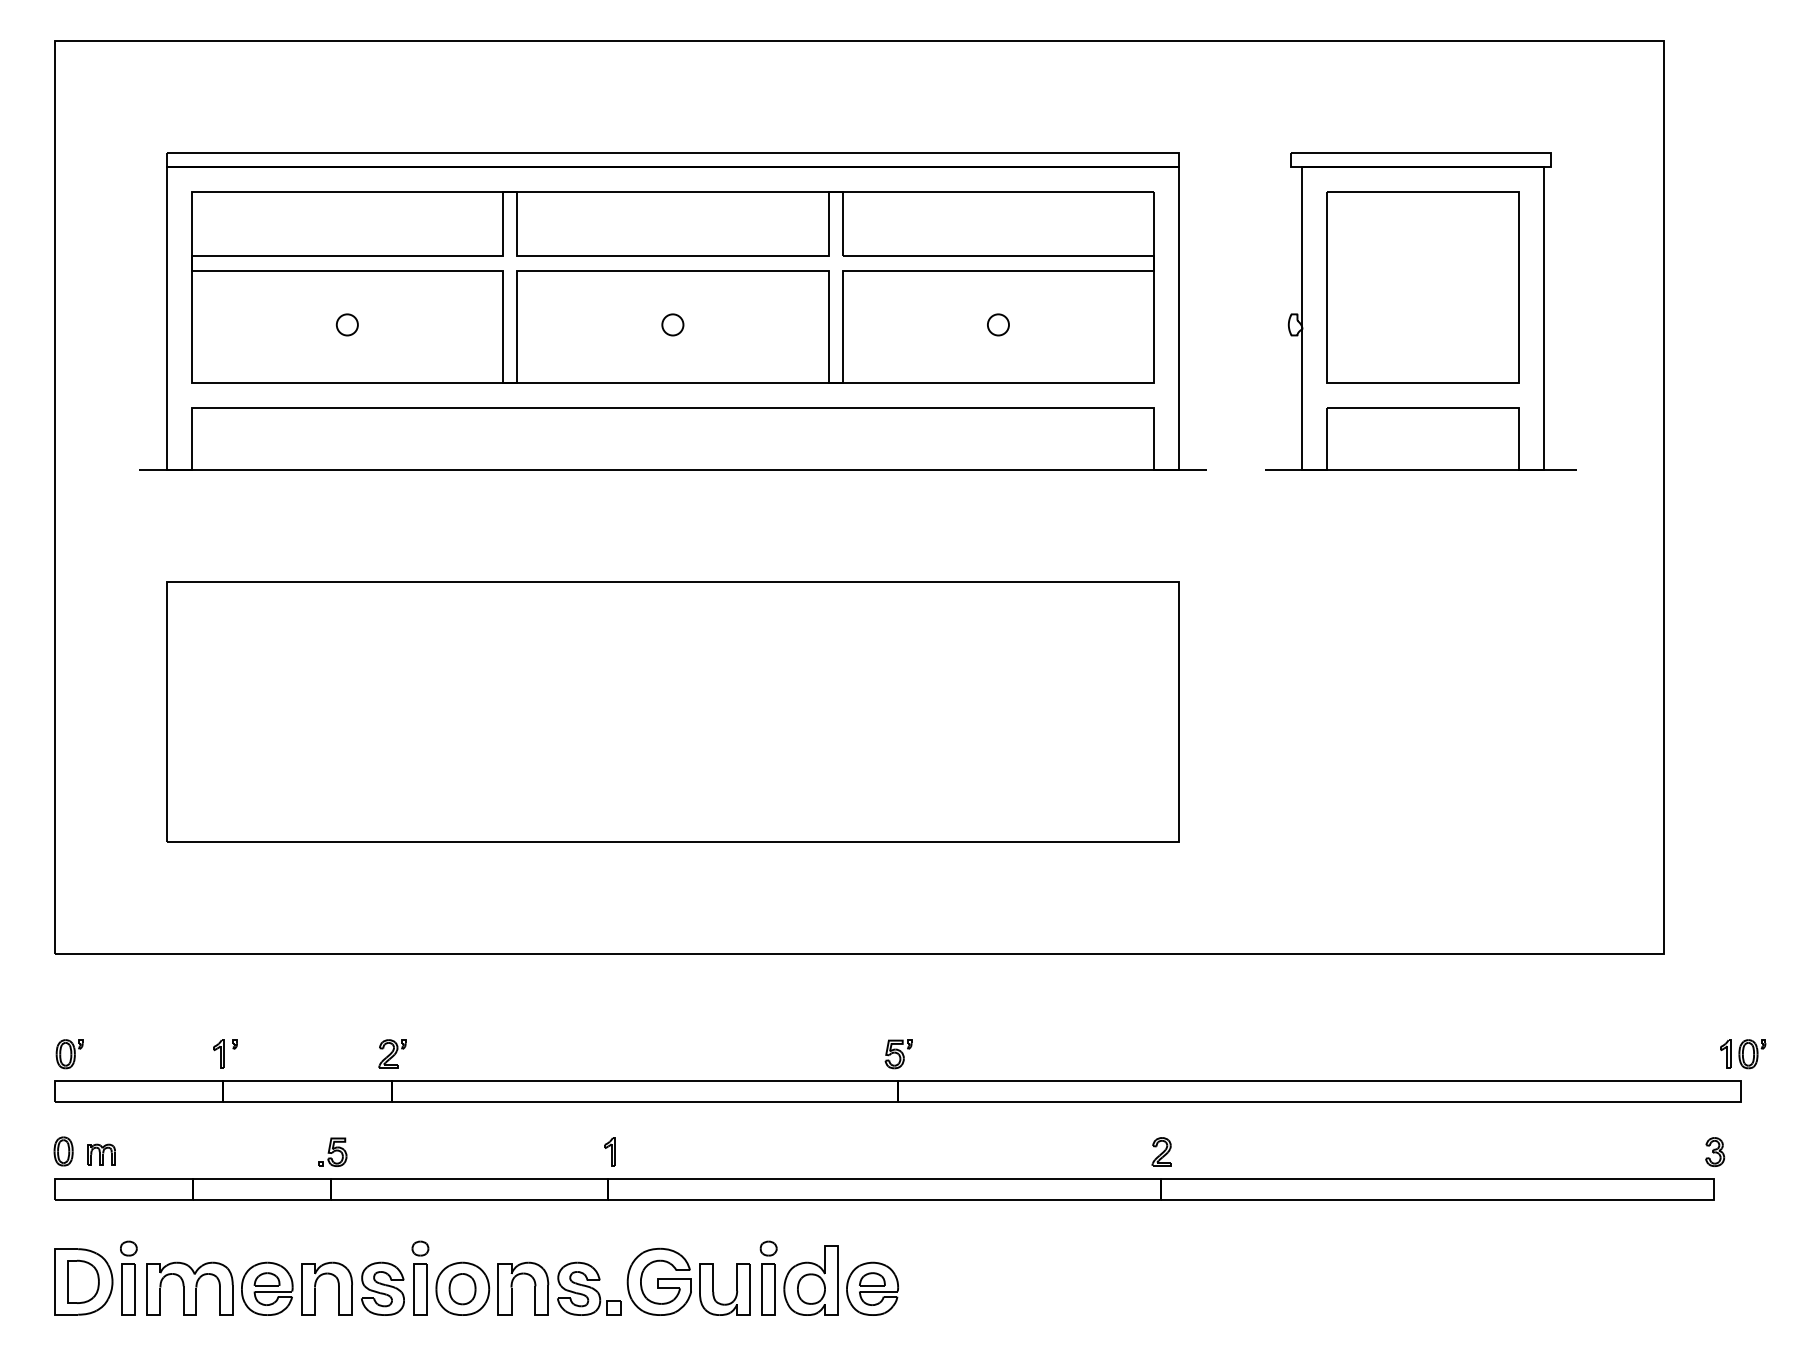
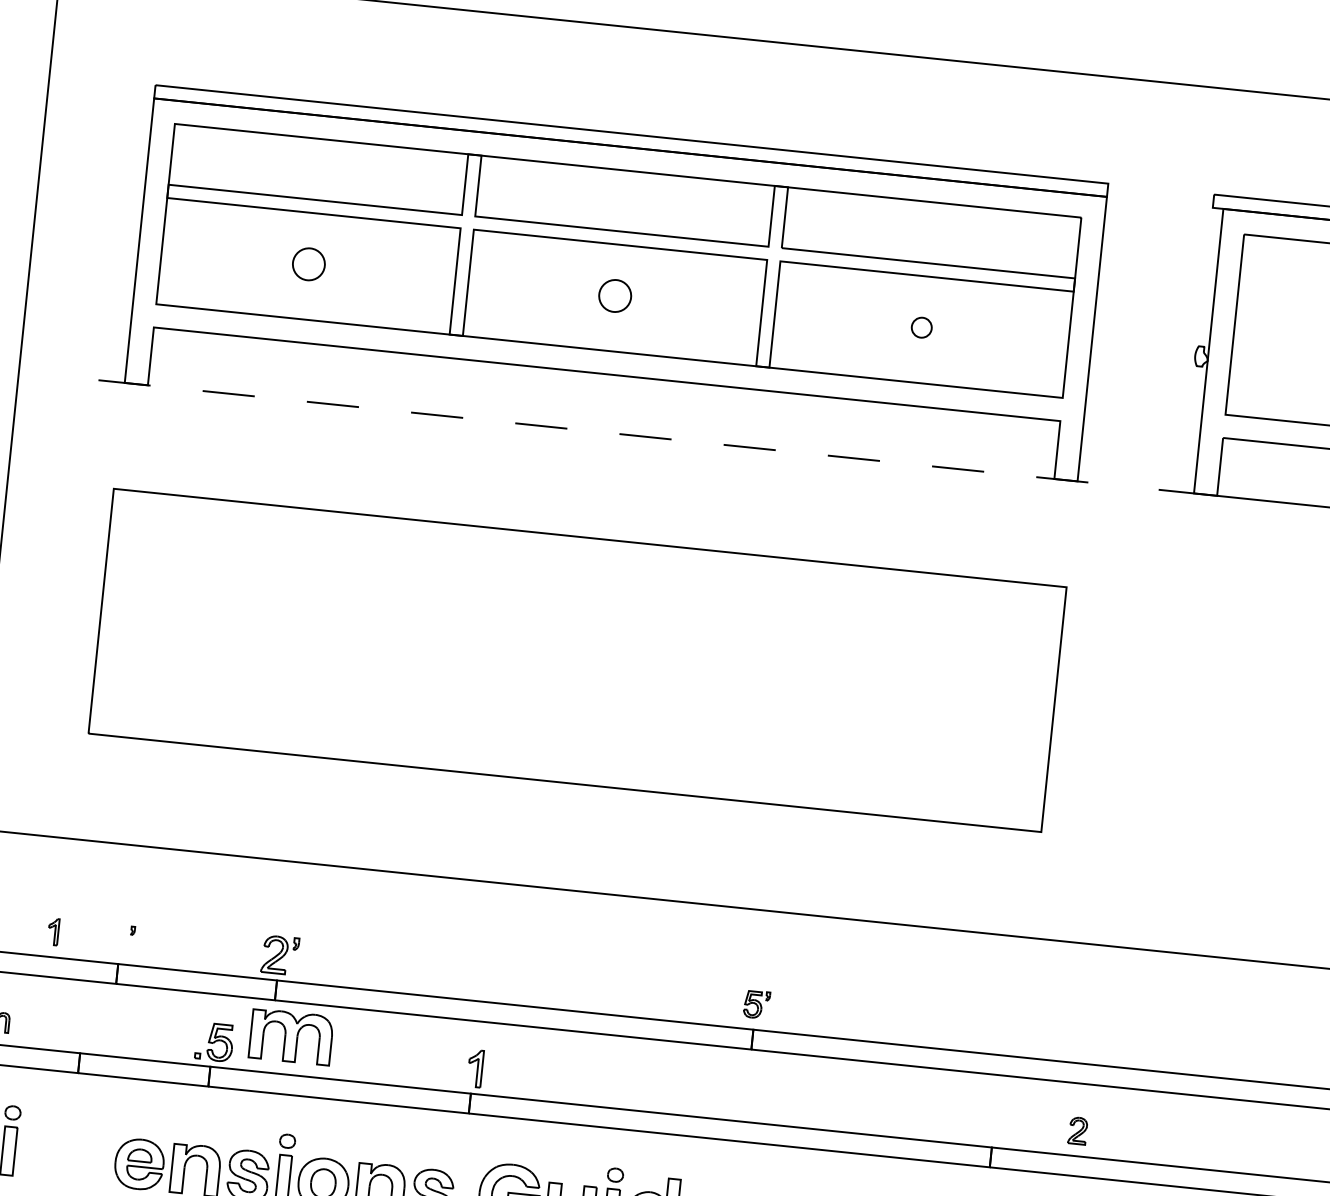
circle: (346, 324) -> (307, 263), size x1.6
circle: (672, 324) -> (614, 295), size x1.6
line: (672, 469) -> (600, 432), solid -> dashed
part: (218, 1053) -> (53, 931), moved
part: (392, 1053) -> (280, 954), size x1.4
part: (332, 1151) -> (214, 1041), size x1.4
part: (609, 1151) -> (475, 1068), size x1.4
part: (1161, 1151) -> (1077, 1130), moved
part: (189, 1288) -> (290, 1036), moved

